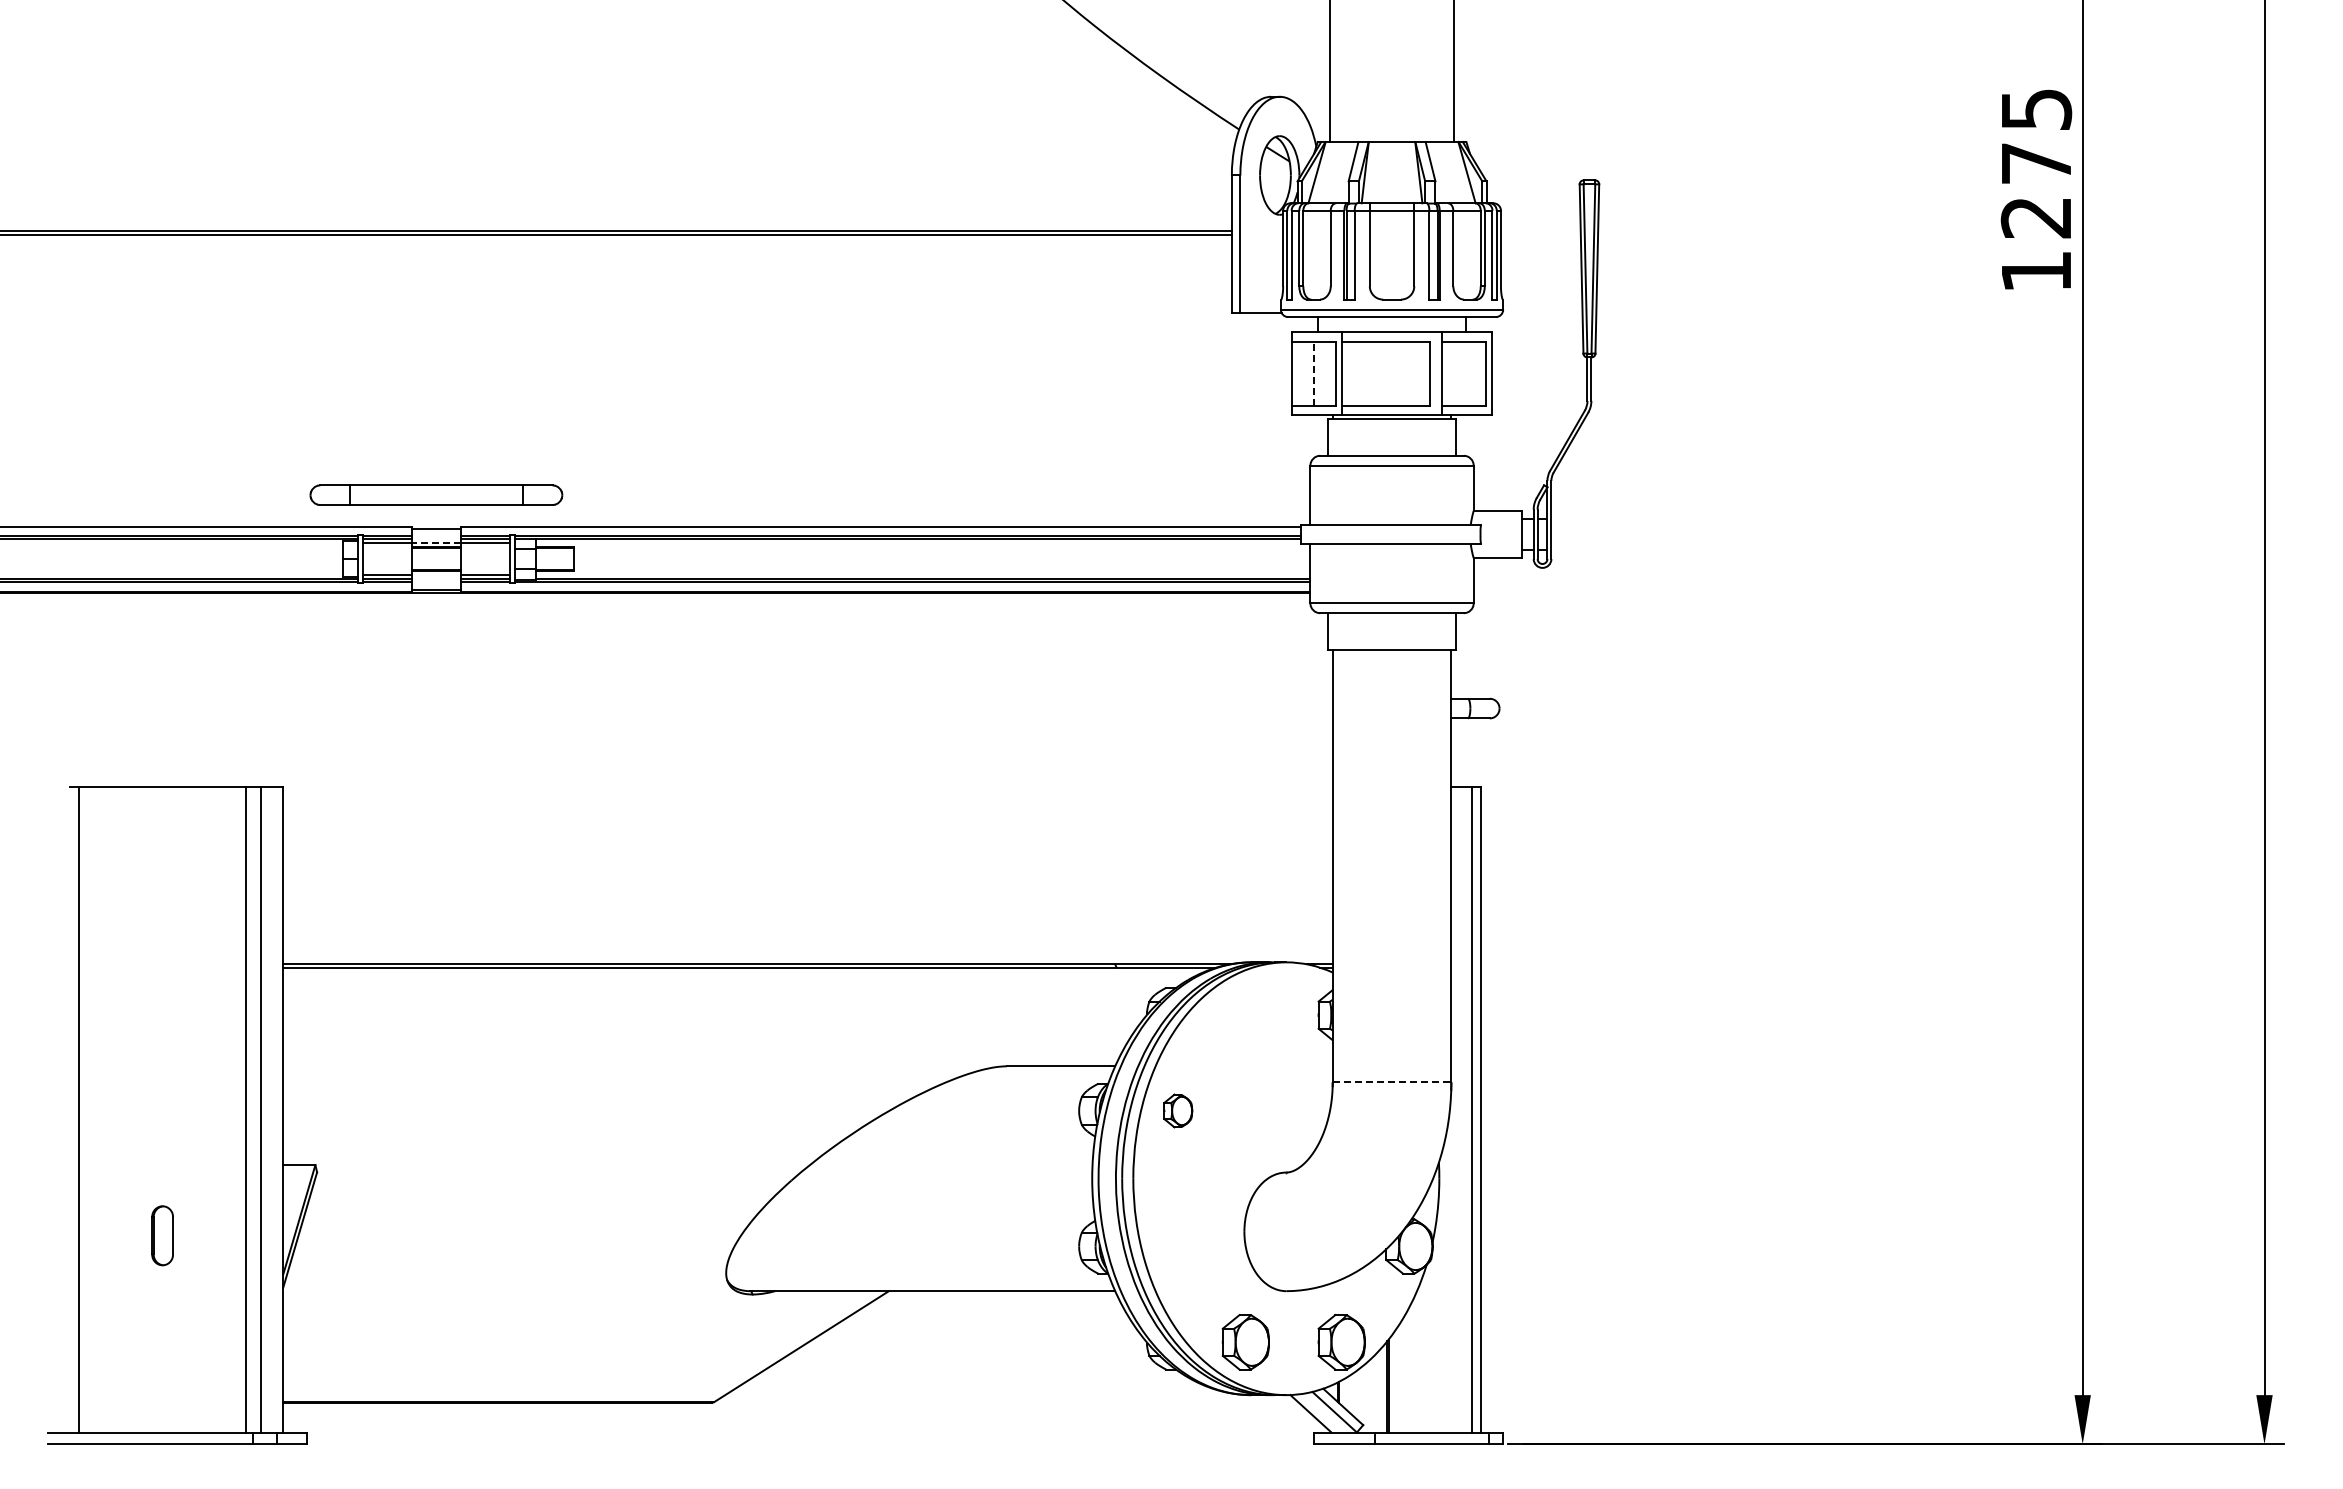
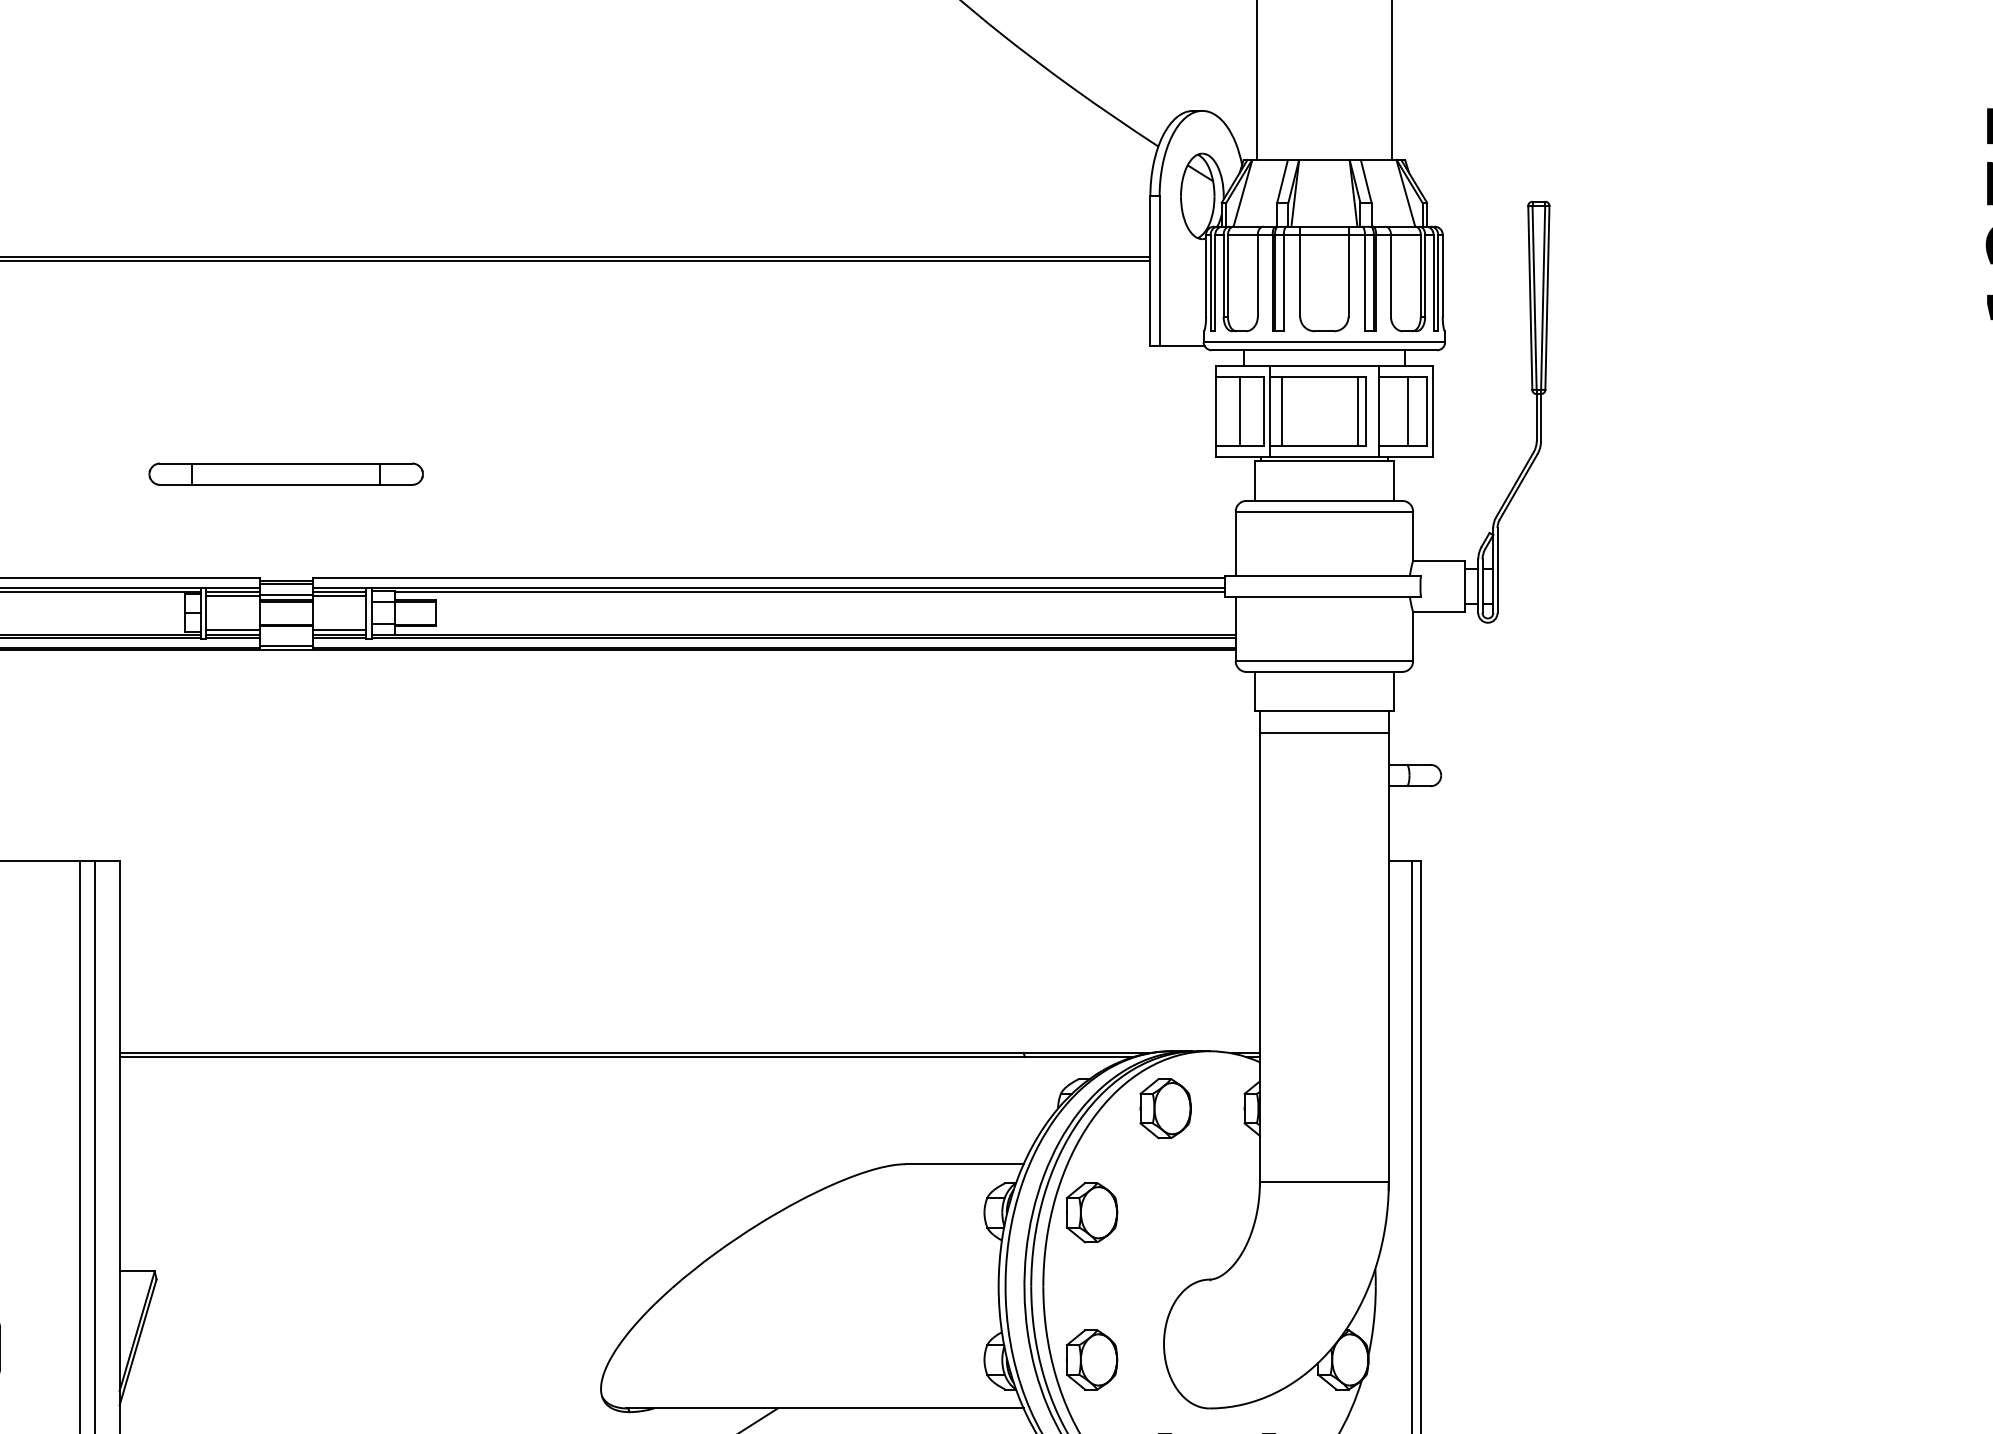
line: (1314, 373) -> (1240, 411), dashed -> solid
line: (1353, 373) -> (1282, 411), added
line: (1423, 373) -> (1358, 411), added
line: (1469, 373) -> (1408, 411), added
part: (436, 494) -> (286, 473), moved
line: (436, 532) -> (286, 584), added
line: (436, 542) -> (286, 595), dashed -> solid
line: (1391, 669) -> (1323, 733), added
part: (1245, 1014) -> (1165, 1107), added
line: (1392, 1082) -> (1324, 1181), dashed -> solid
part: (1178, 1110) -> (1092, 1212), size x1.67
part: (1178, 1246) -> (1092, 1359), added

